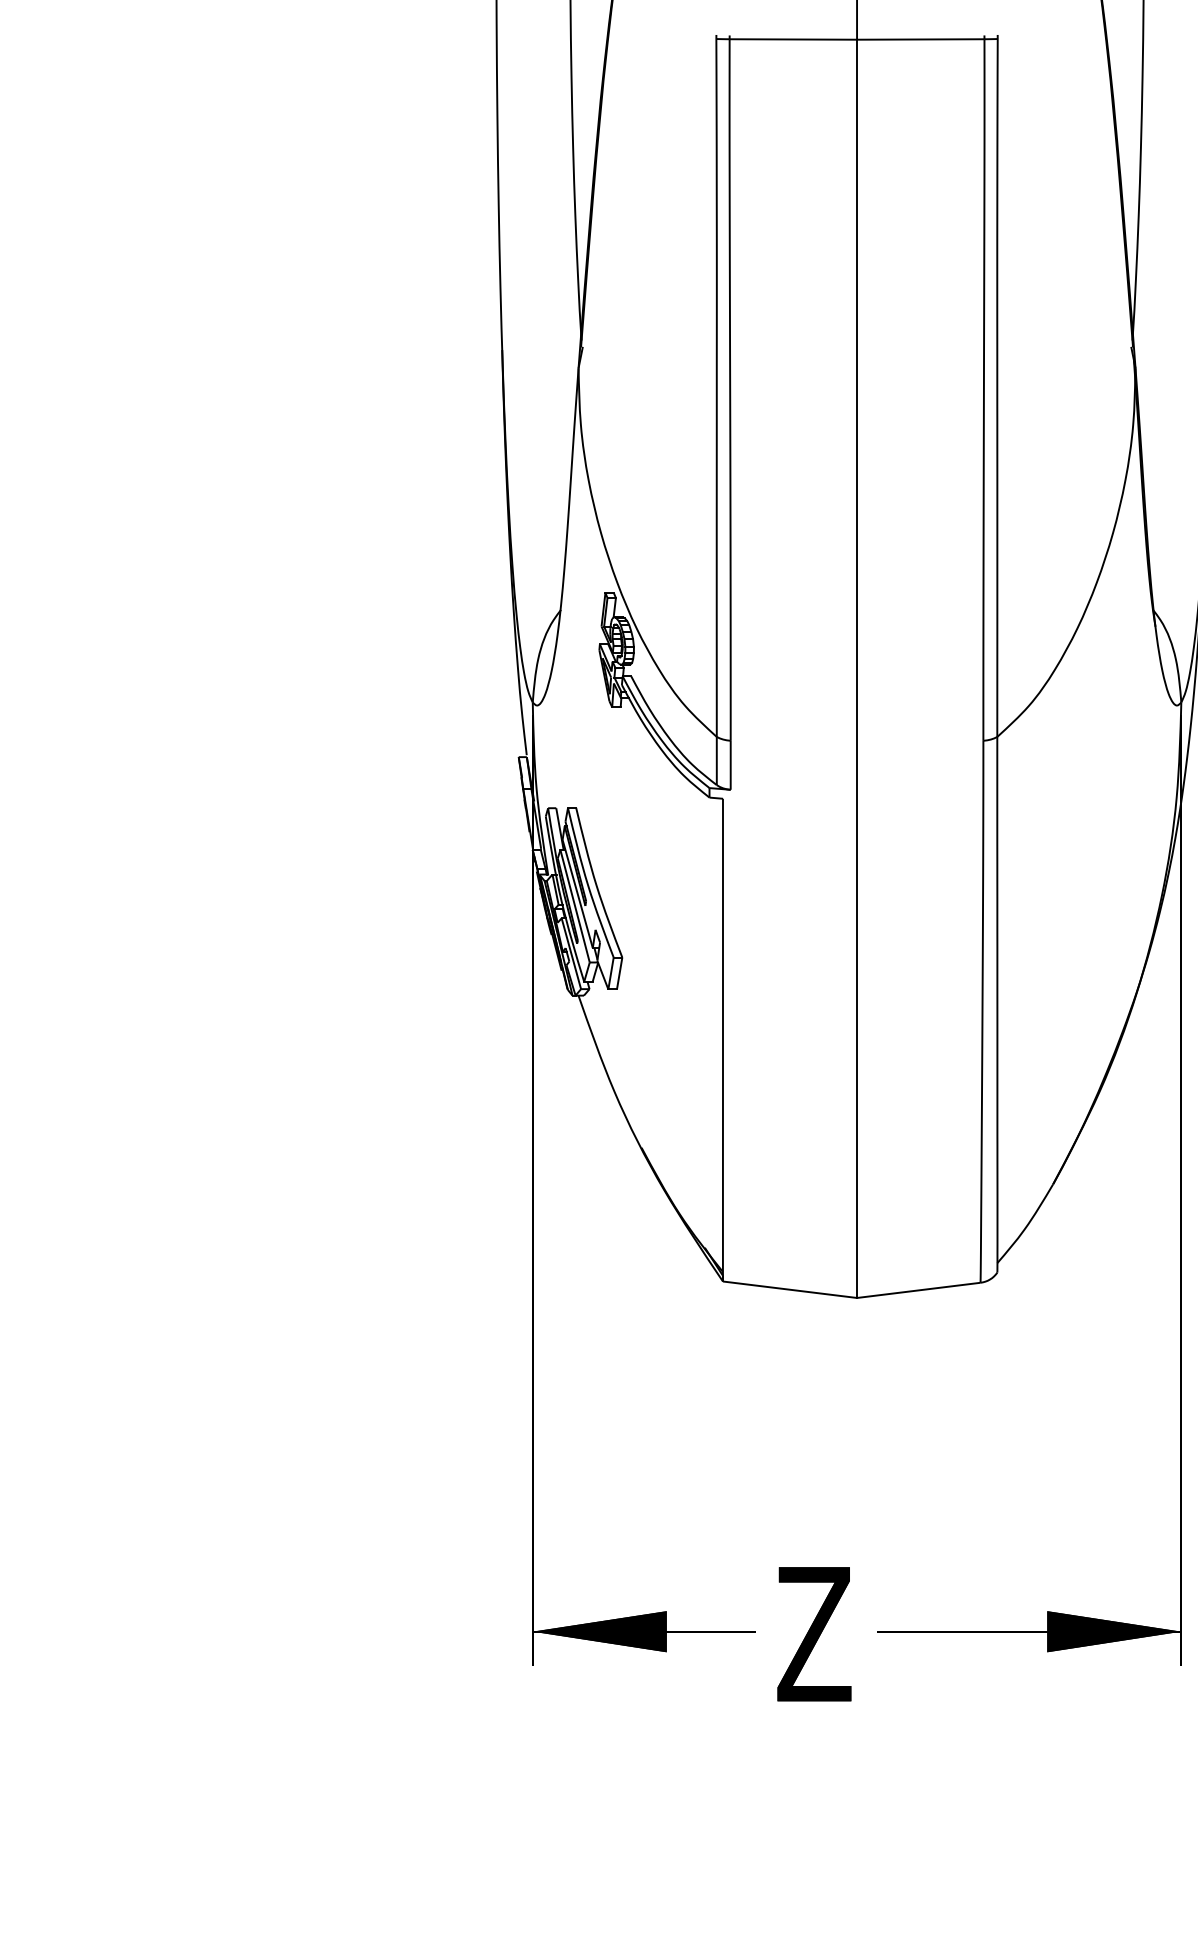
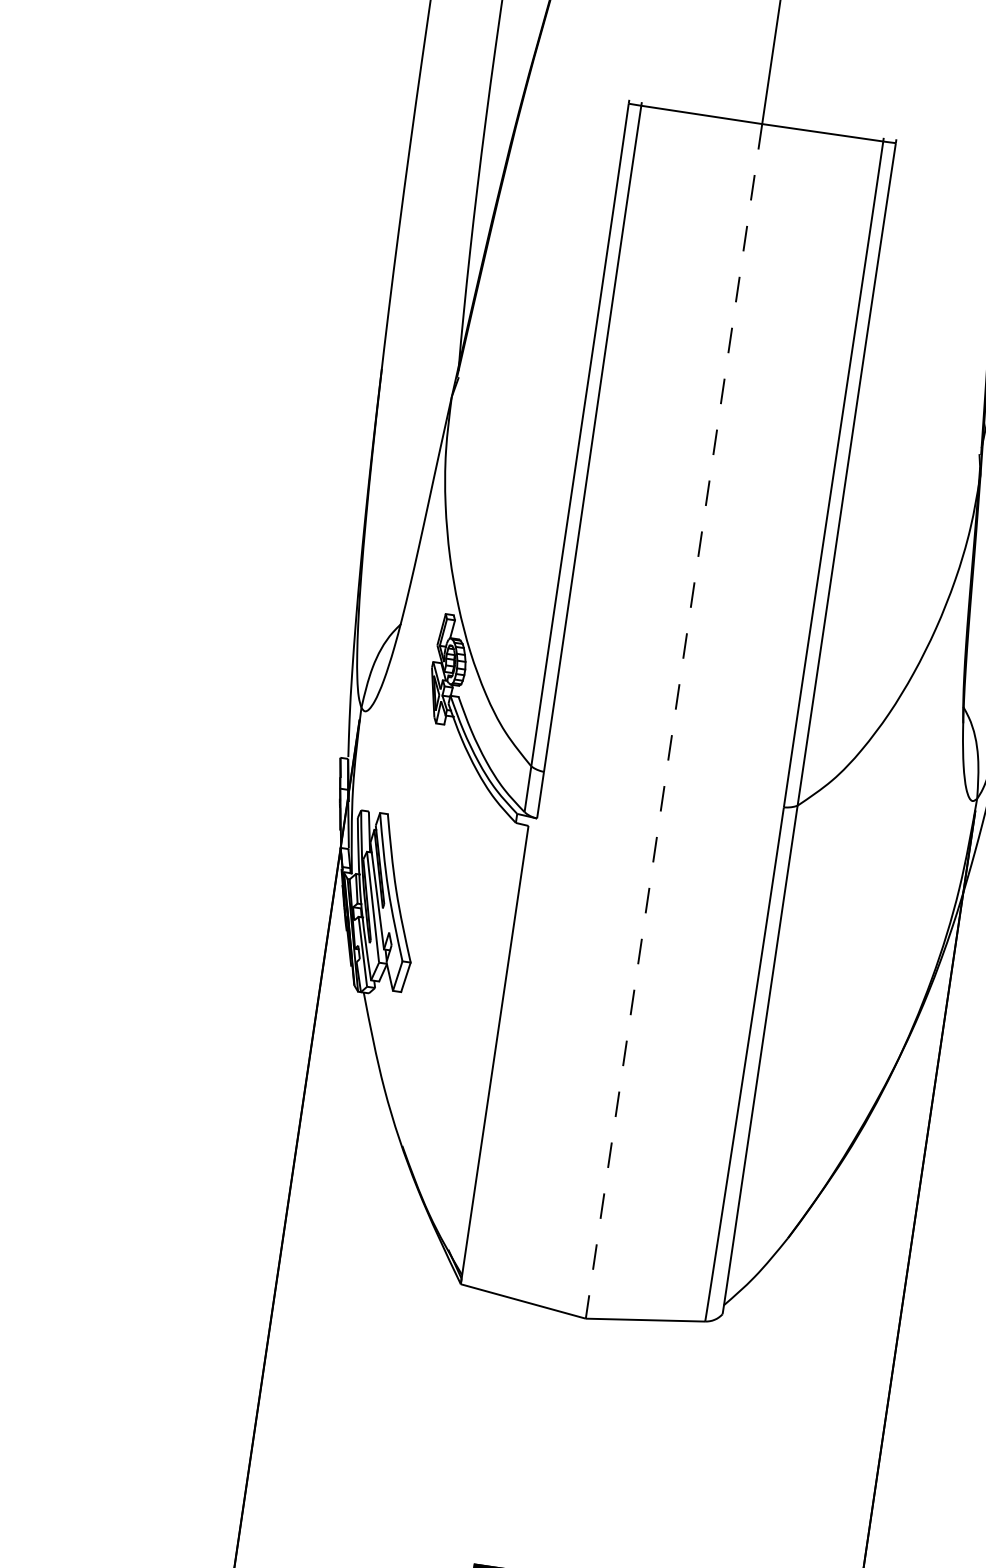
line: (857, 669) -> (674, 722), solid -> dashed

